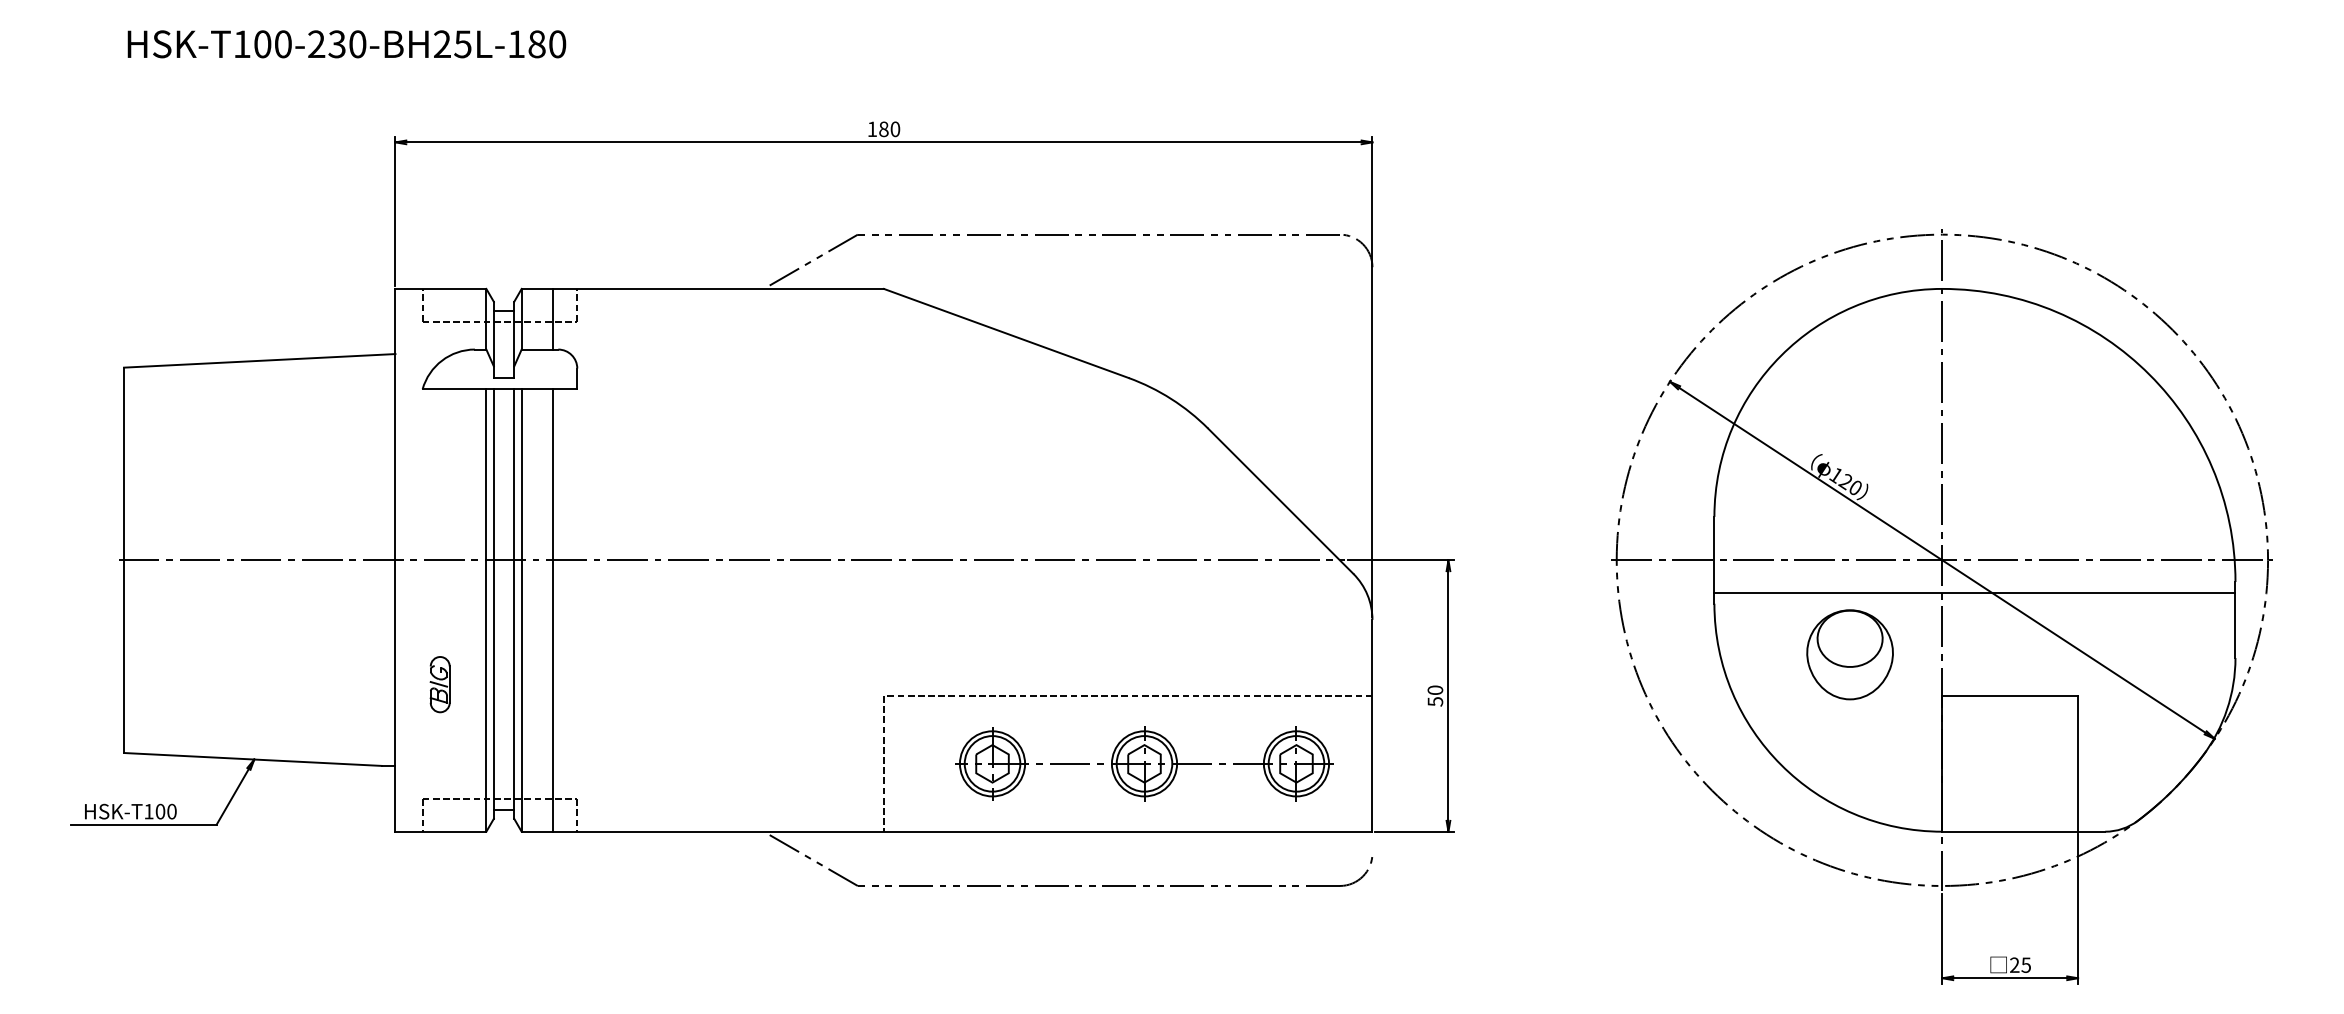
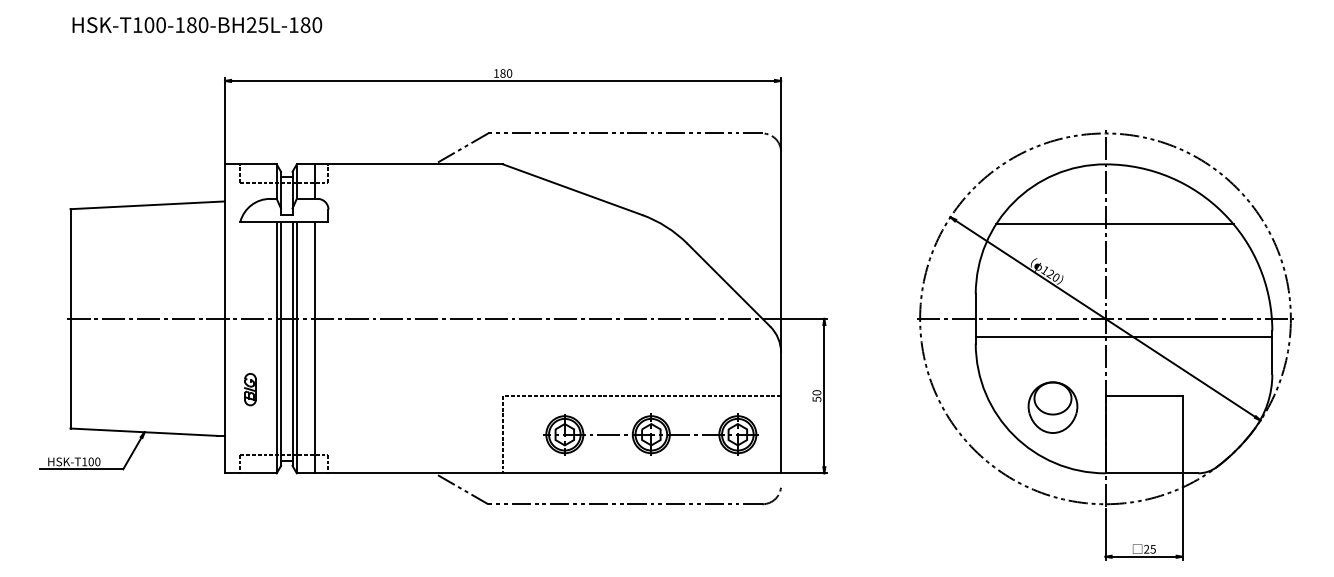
text: (326, 43) -> (185, 24), HSK-T100-230-BH25L-180 -> HSK-T100-180-BH25L-180
line: (1958, 394) -> (1114, 224), added
part: (1849, 654) -> (1052, 407), moved

